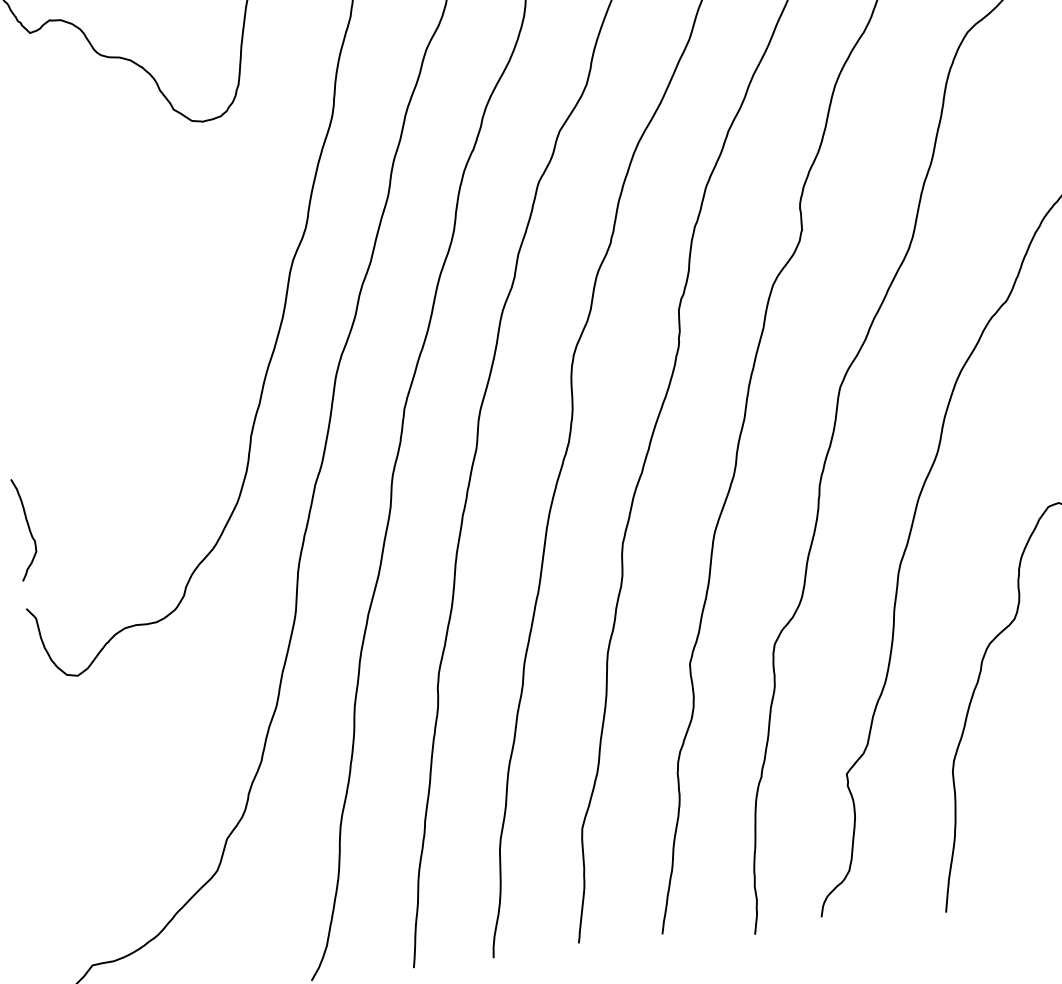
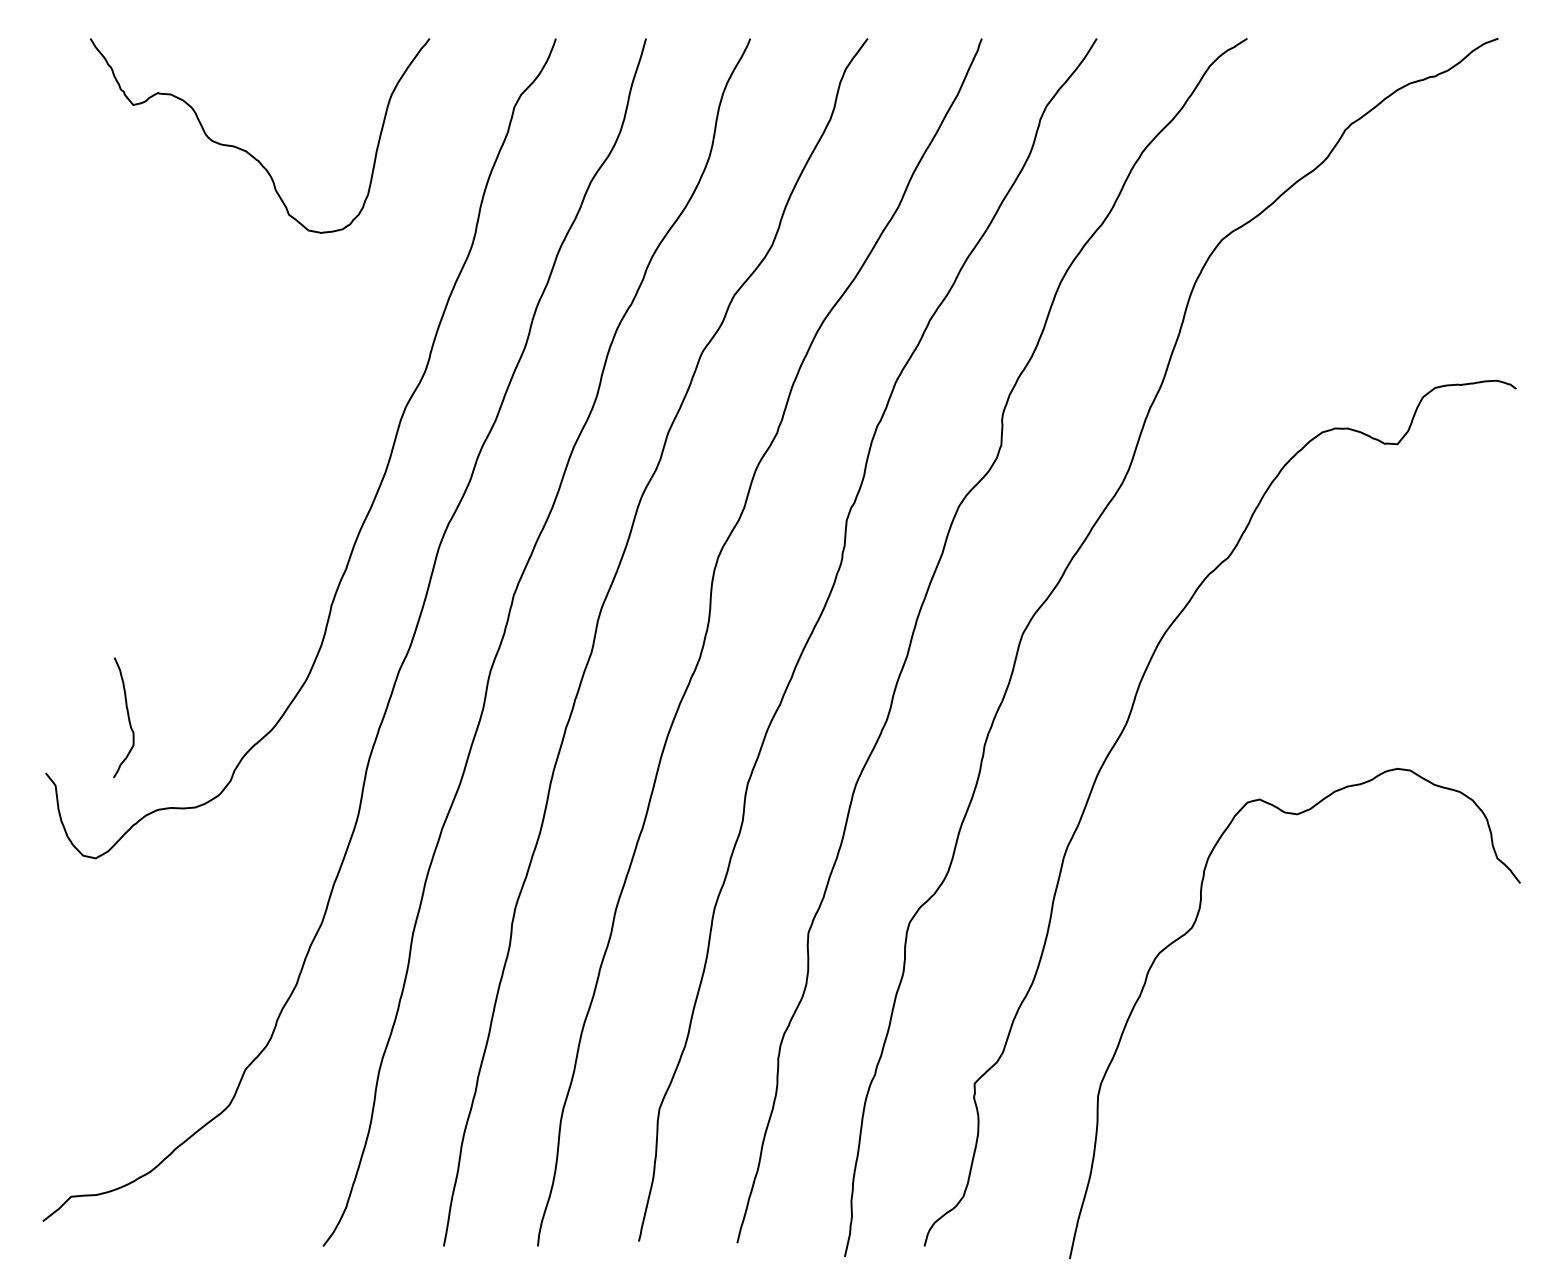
curve: (28, 528) -> (127, 717), moved

